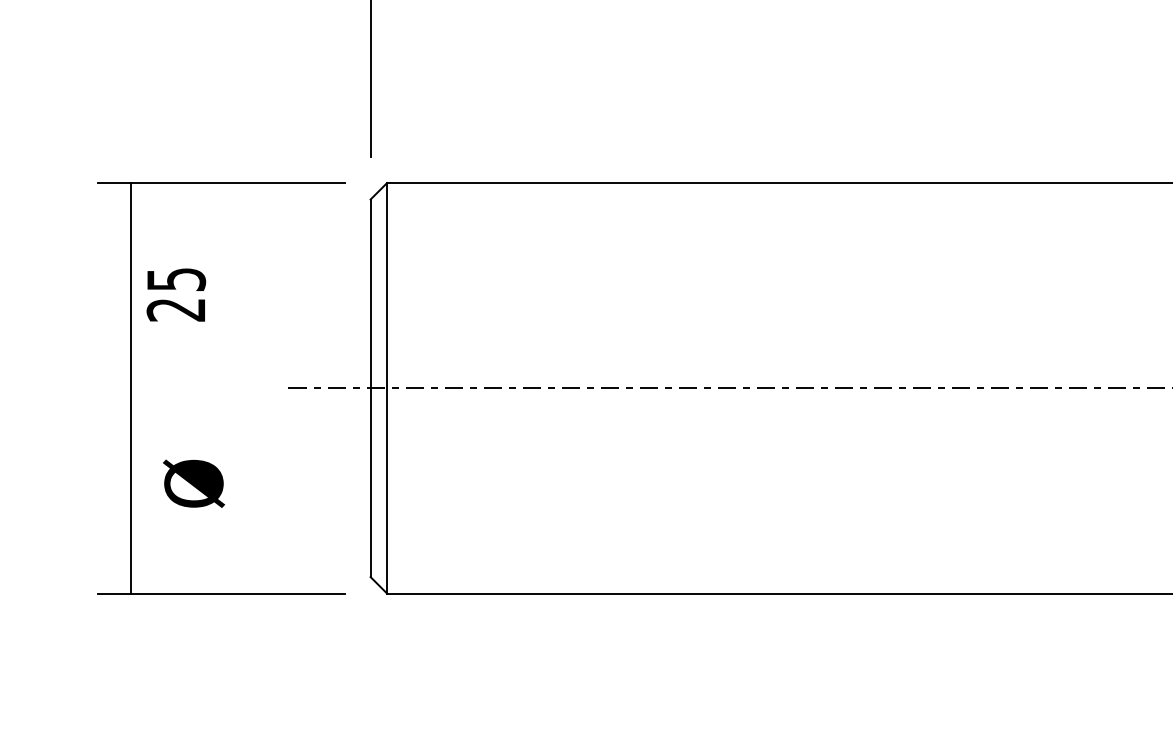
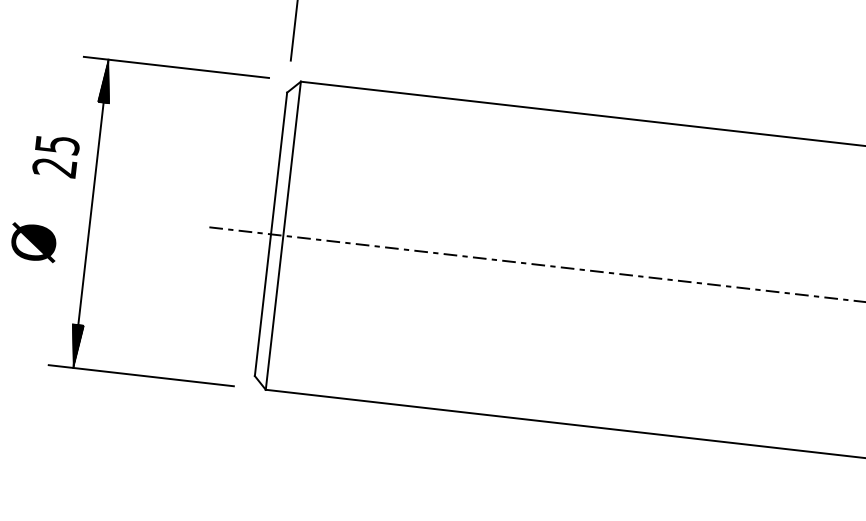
hatch: (130, 211) -> (105, 81), added
text: (176, 294) -> (56, 156), moved
text: (194, 483) -> (34, 242), moved
hatch: (130, 564) -> (75, 346), added

